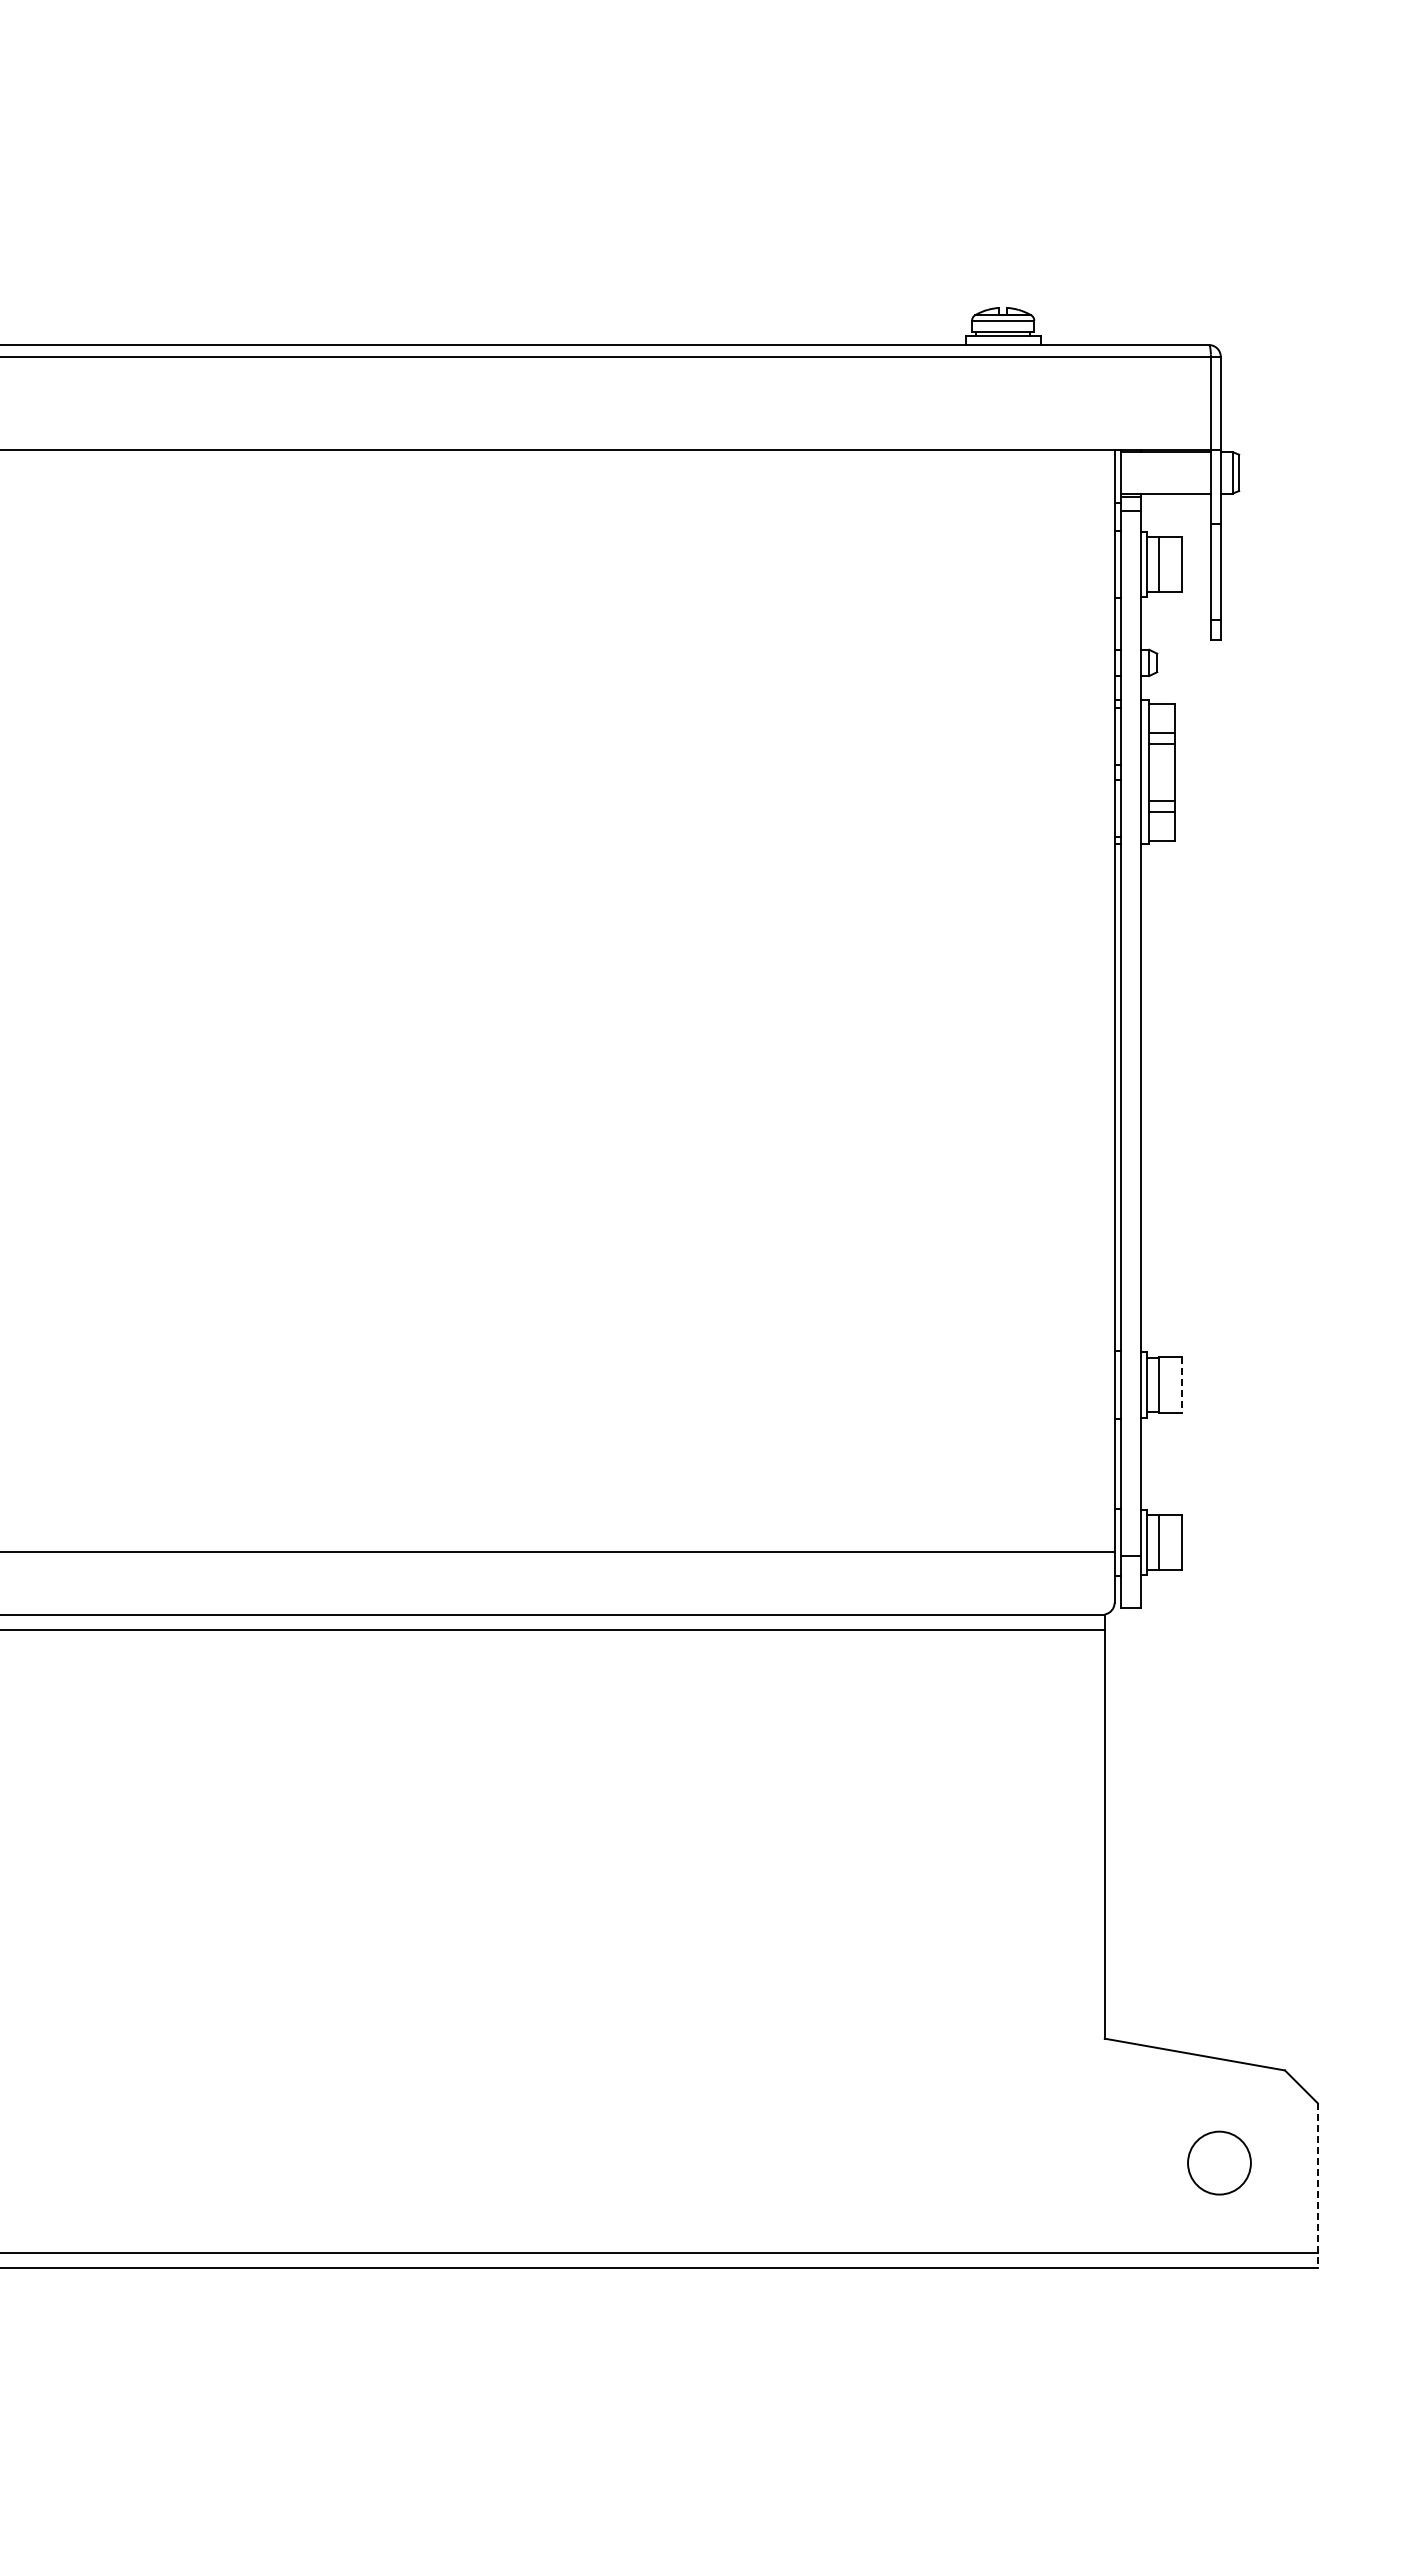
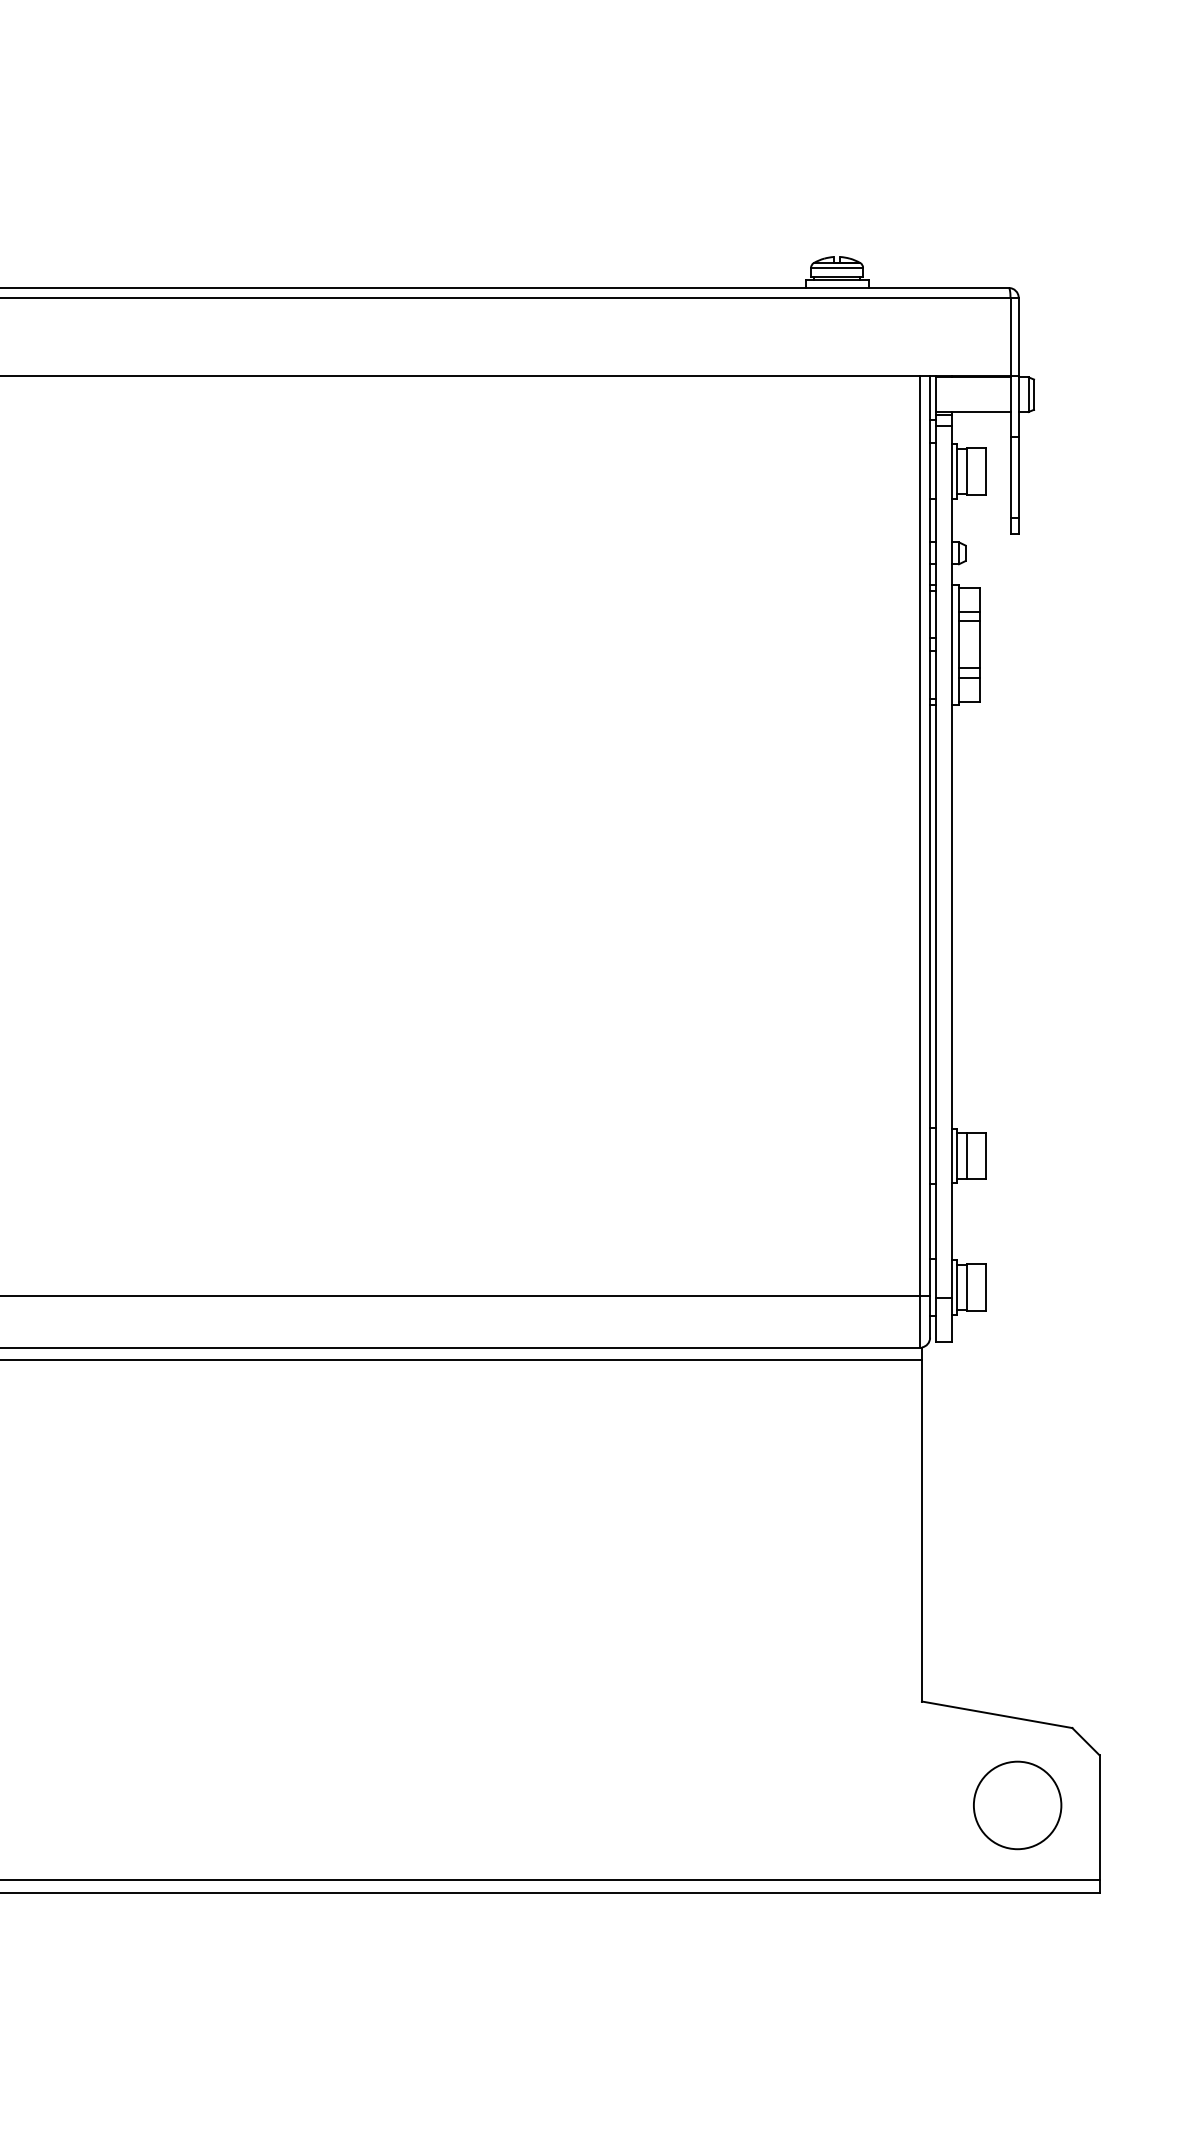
line: (1102, 1031) -> (919, 860), added
line: (1182, 1385) -> (986, 1156), dashed -> solid
circle: (1219, 2162) -> (1017, 1804), size x1.67
line: (1317, 2186) -> (1099, 1824), dashed -> solid

